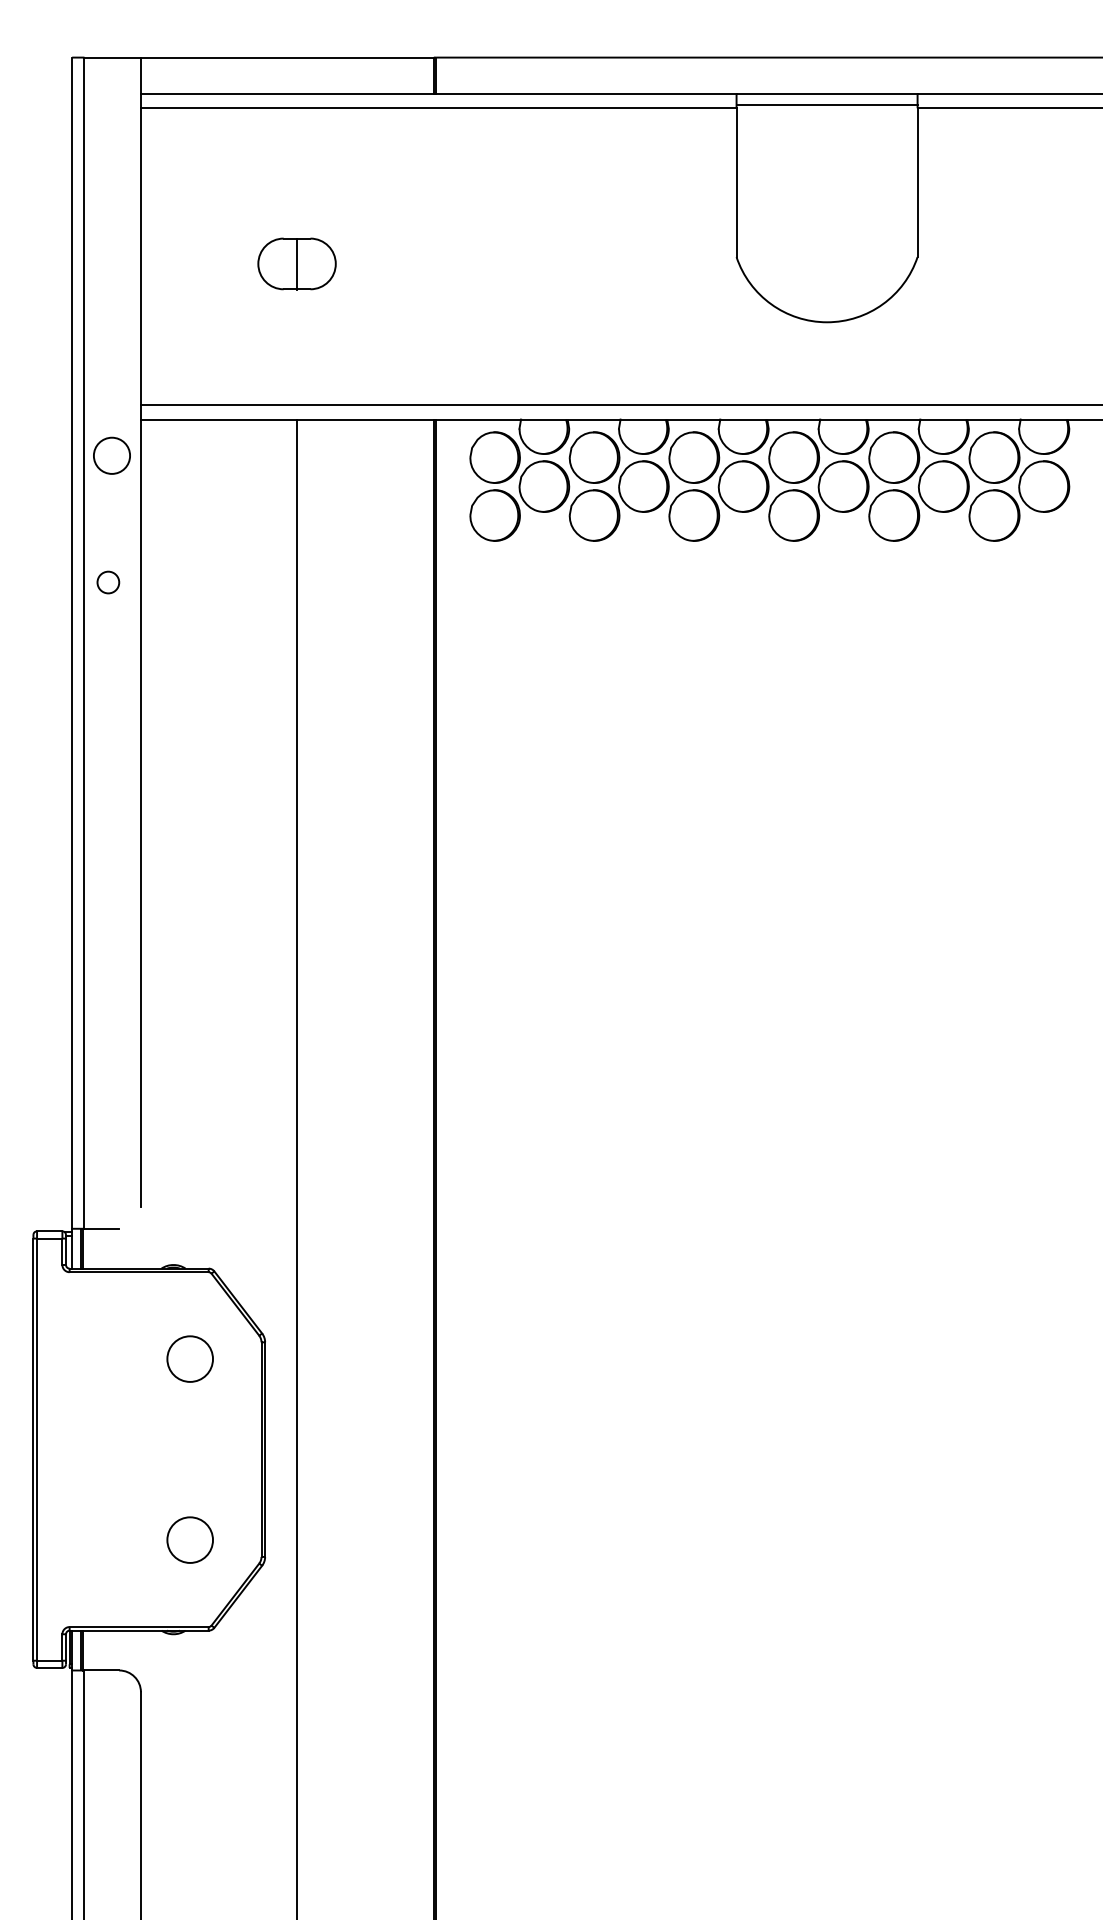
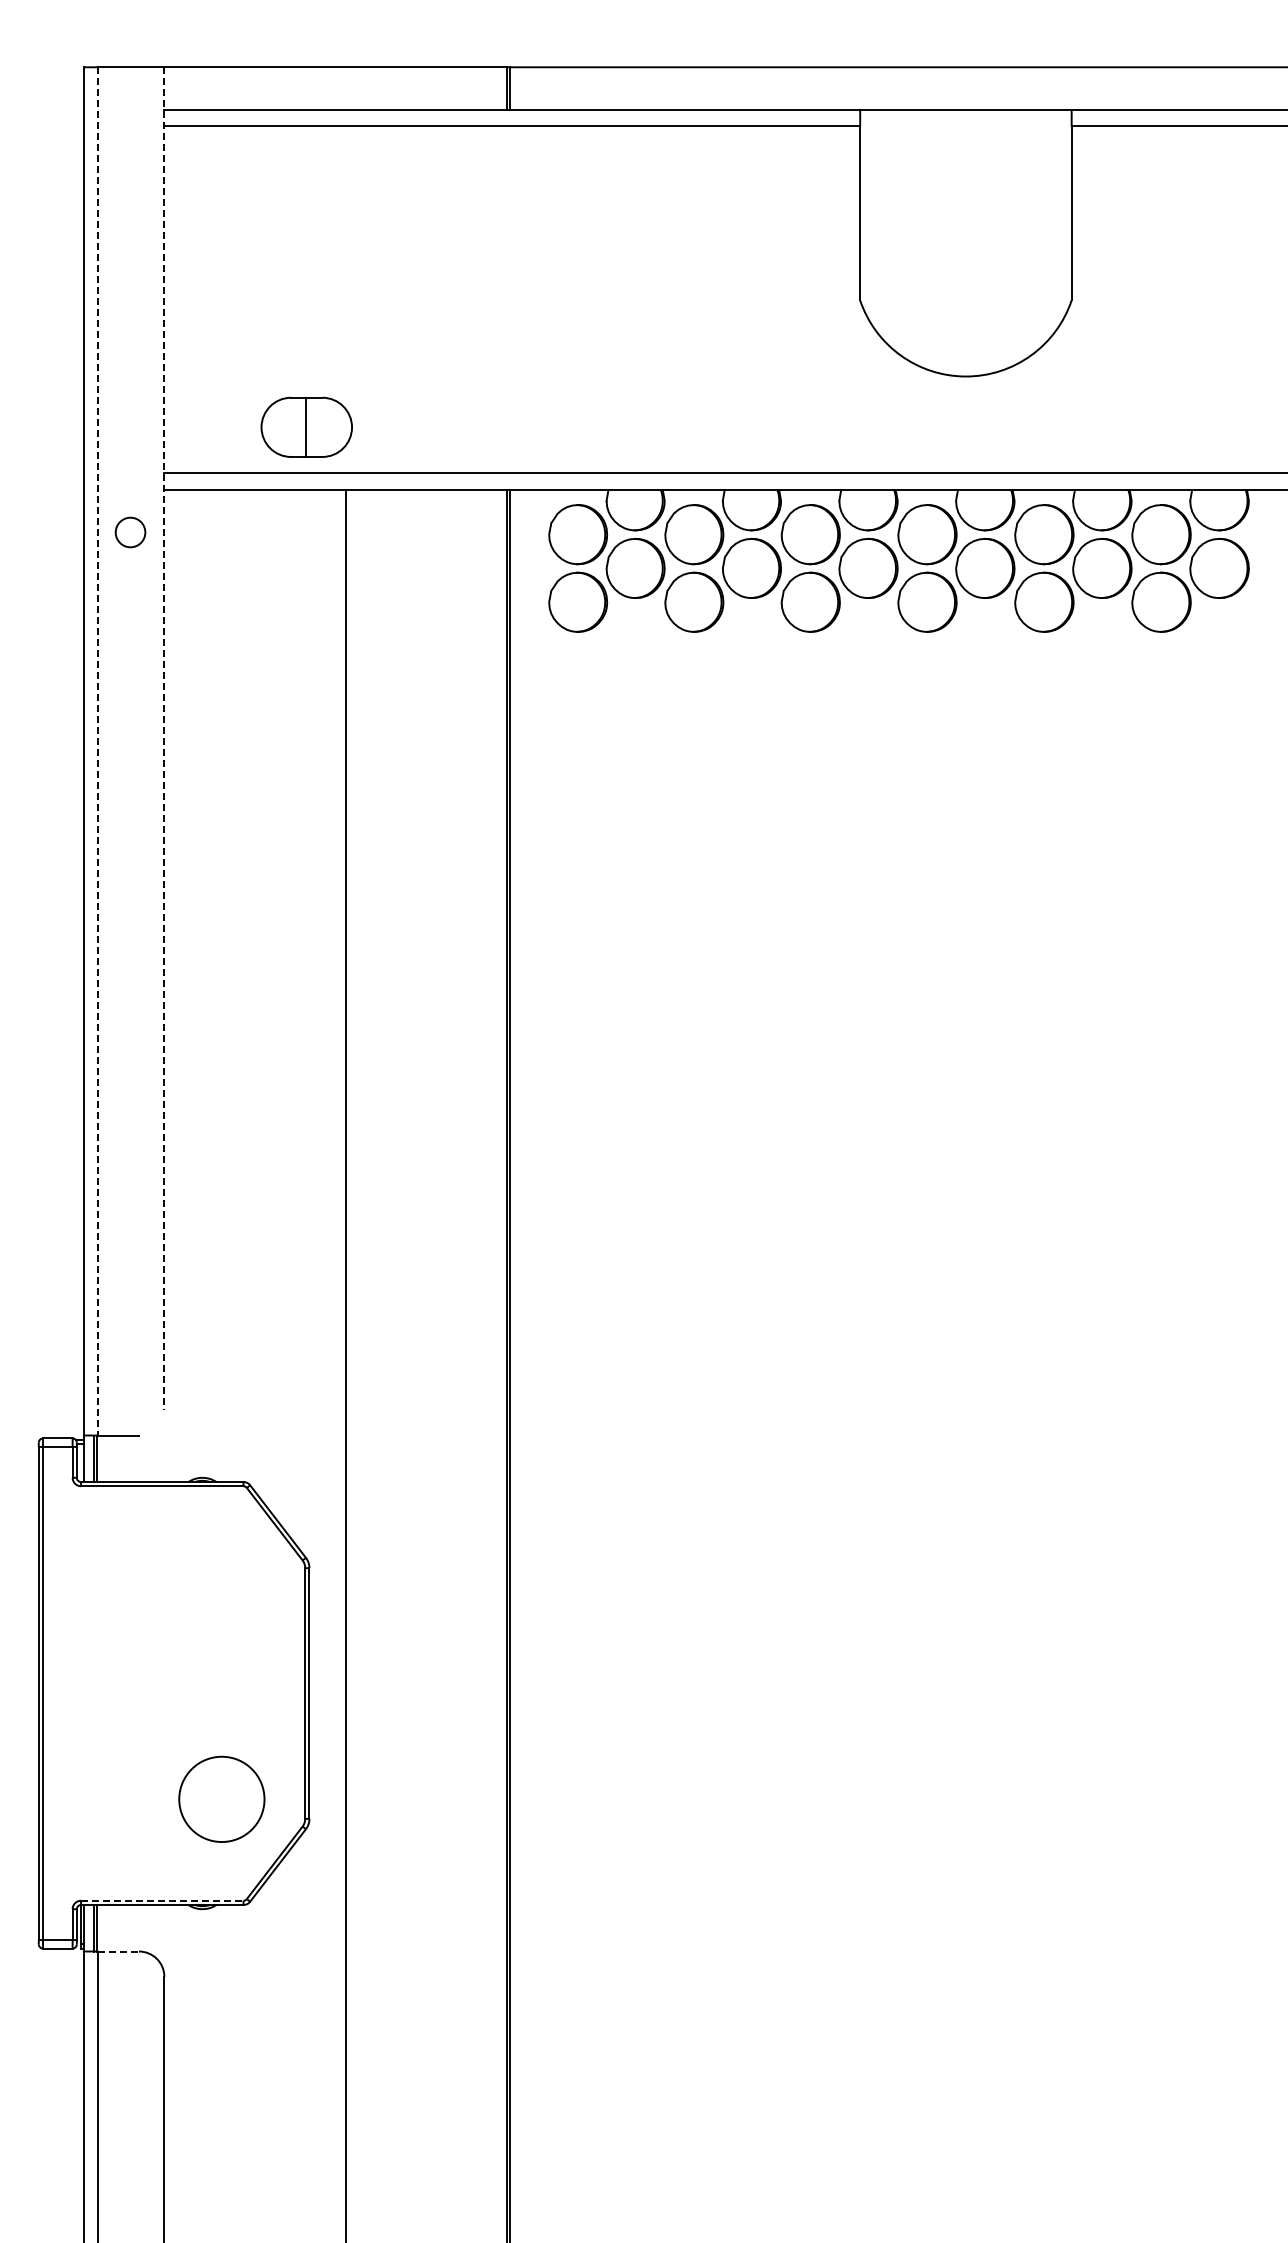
line: (826, 104) -> (965, 122), removed
part: (296, 263) -> (306, 426), moved
circle: (111, 455) -> (130, 532), size x0.7
circle: (107, 582) -> (125, 680), removed
line: (141, 633) -> (164, 739), solid -> dashed
line: (84, 643) -> (98, 751), solid -> dashed
circle: (189, 1358) -> (221, 1587), removed
circle: (189, 1539) -> (221, 1798), size x1.6
line: (139, 1626) -> (162, 1900), solid -> dashed
line: (102, 1670) -> (119, 1951), solid -> dashed

